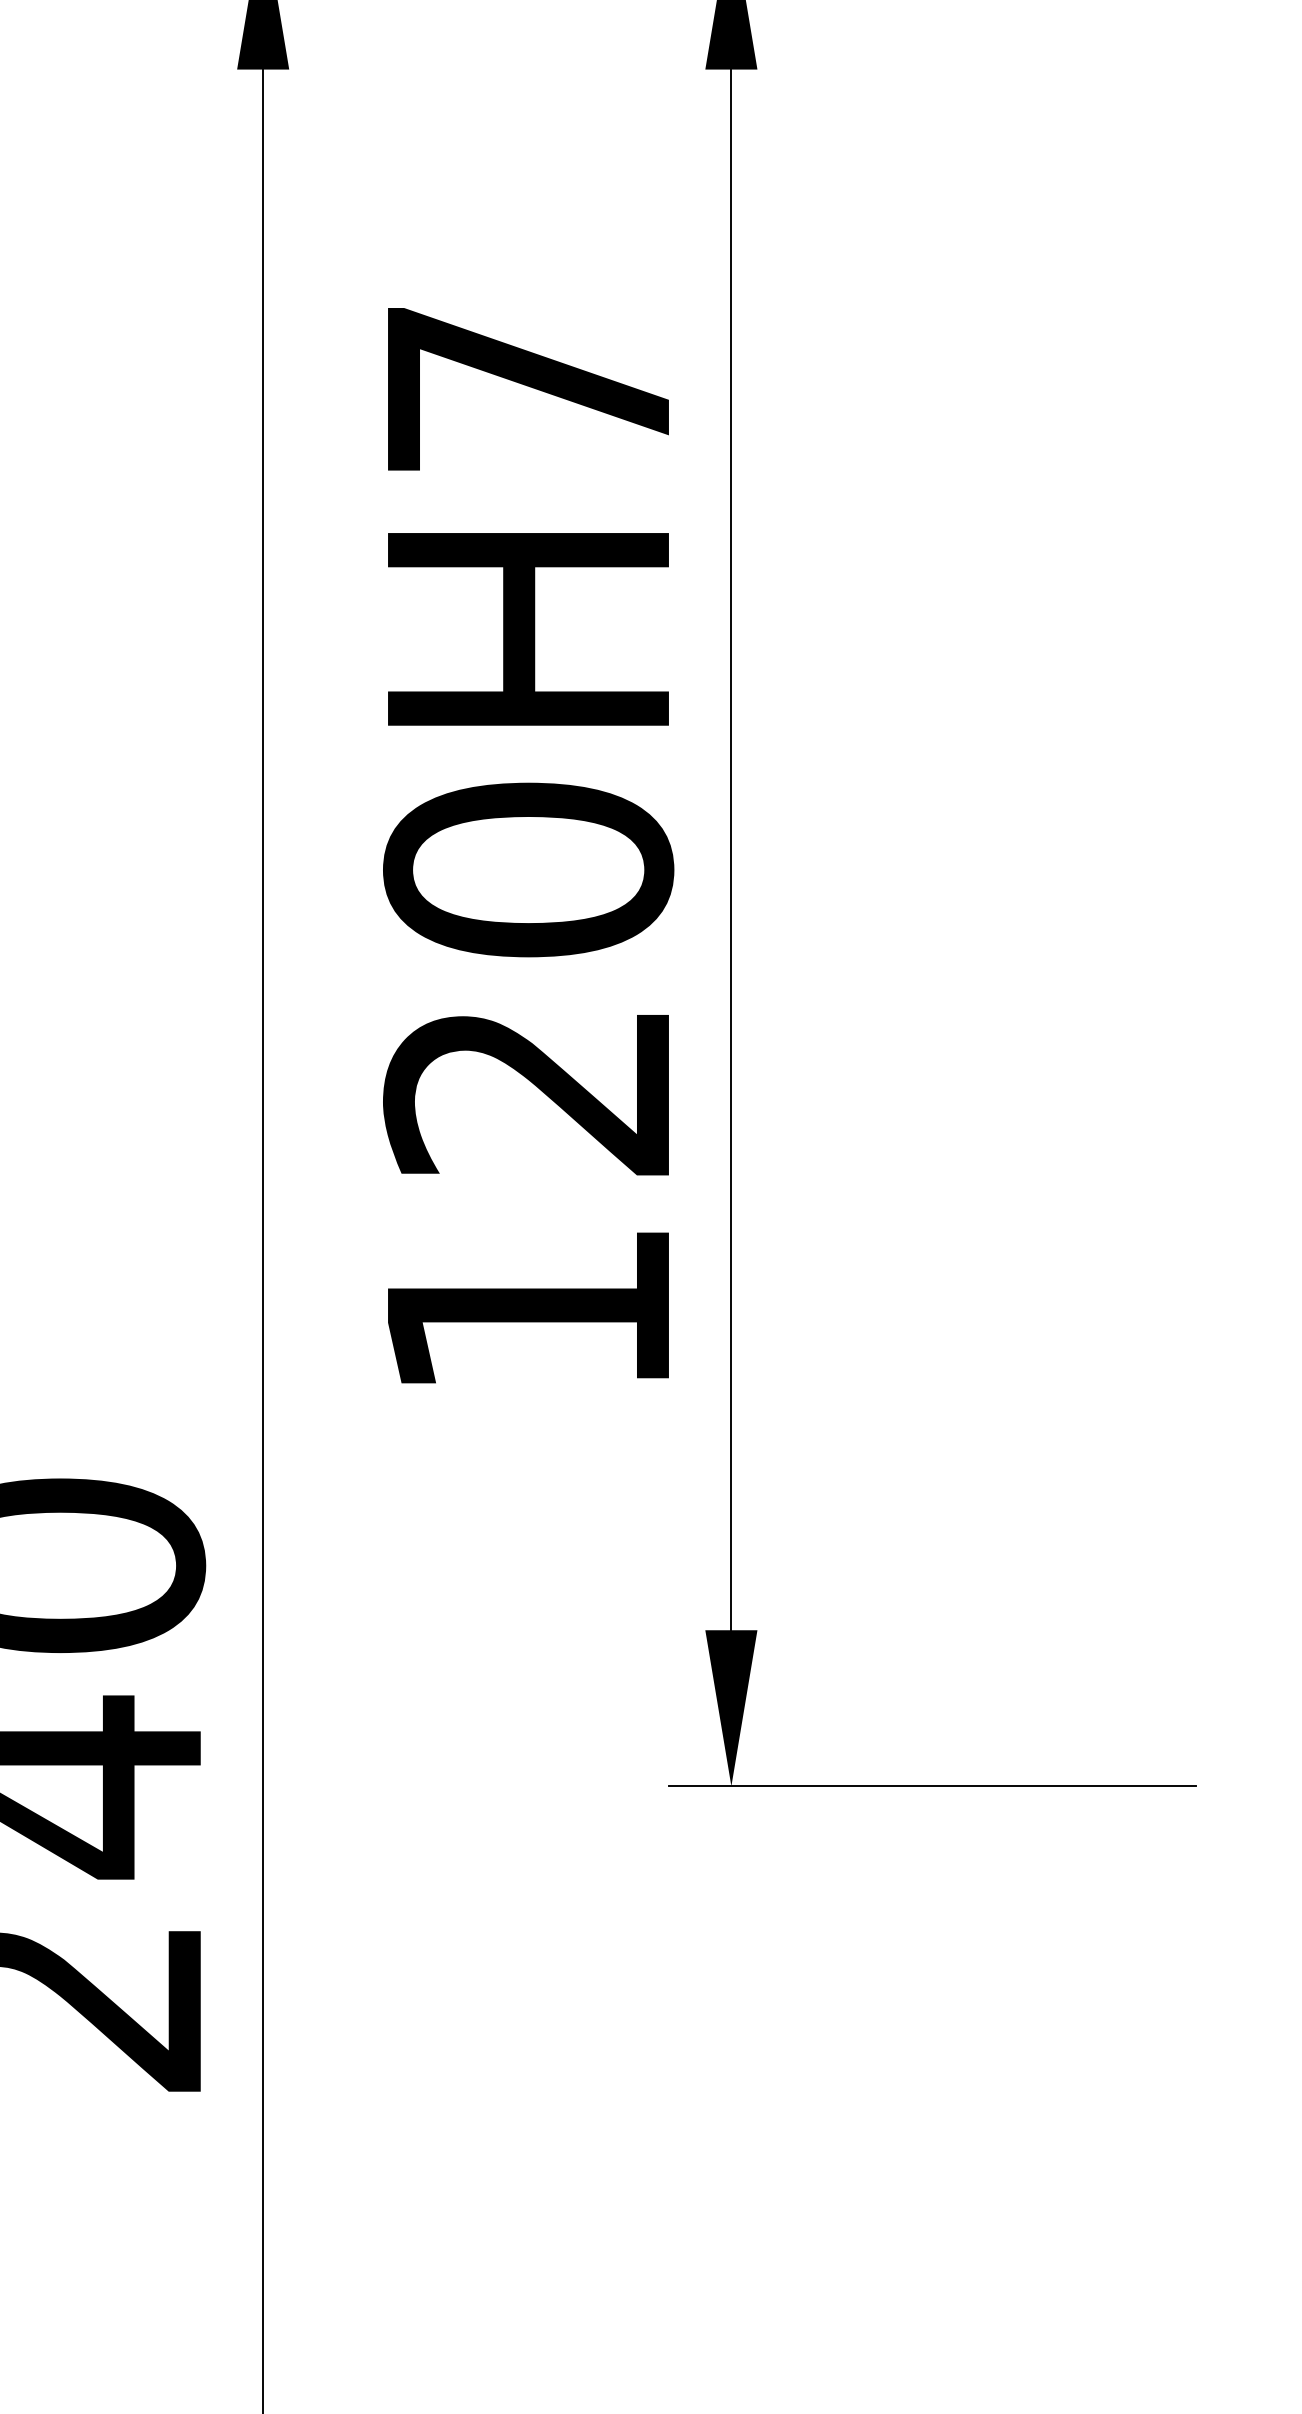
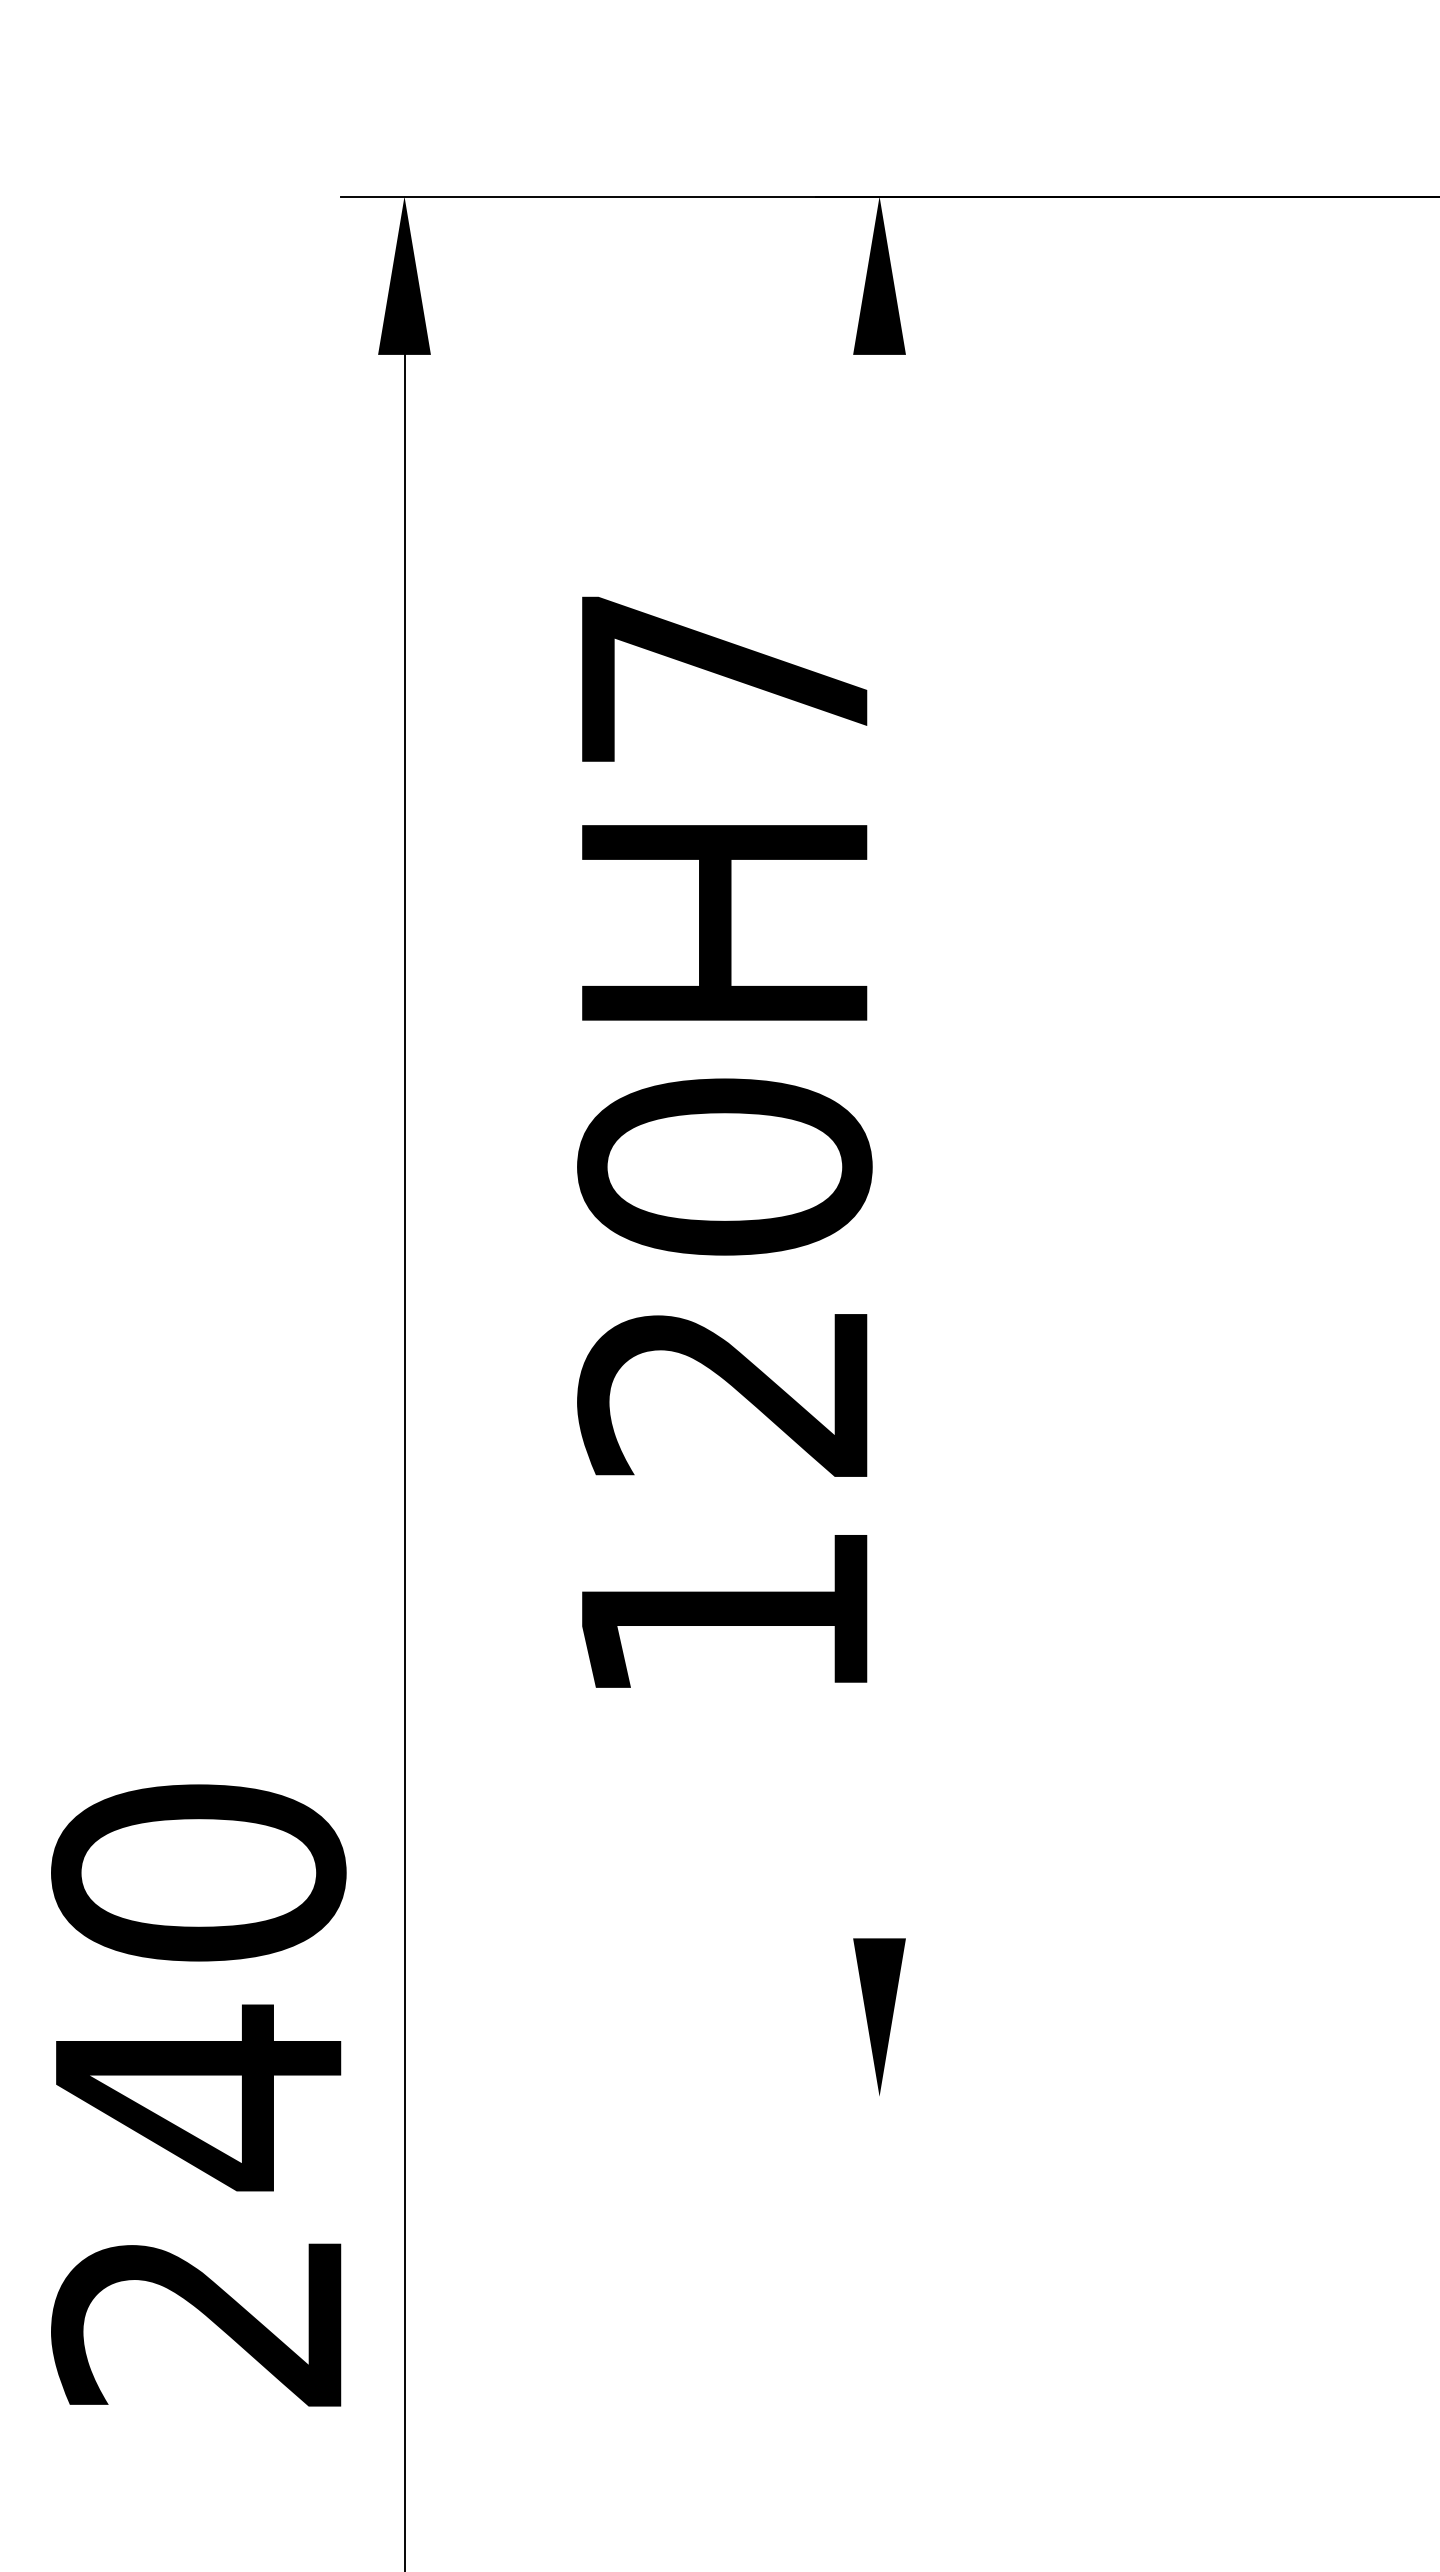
text: (528, 844) -> (724, 1141), moved
line: (731, 849) -> (879, 1146), removed
line: (932, 1786) -> (1083, 2096), removed

